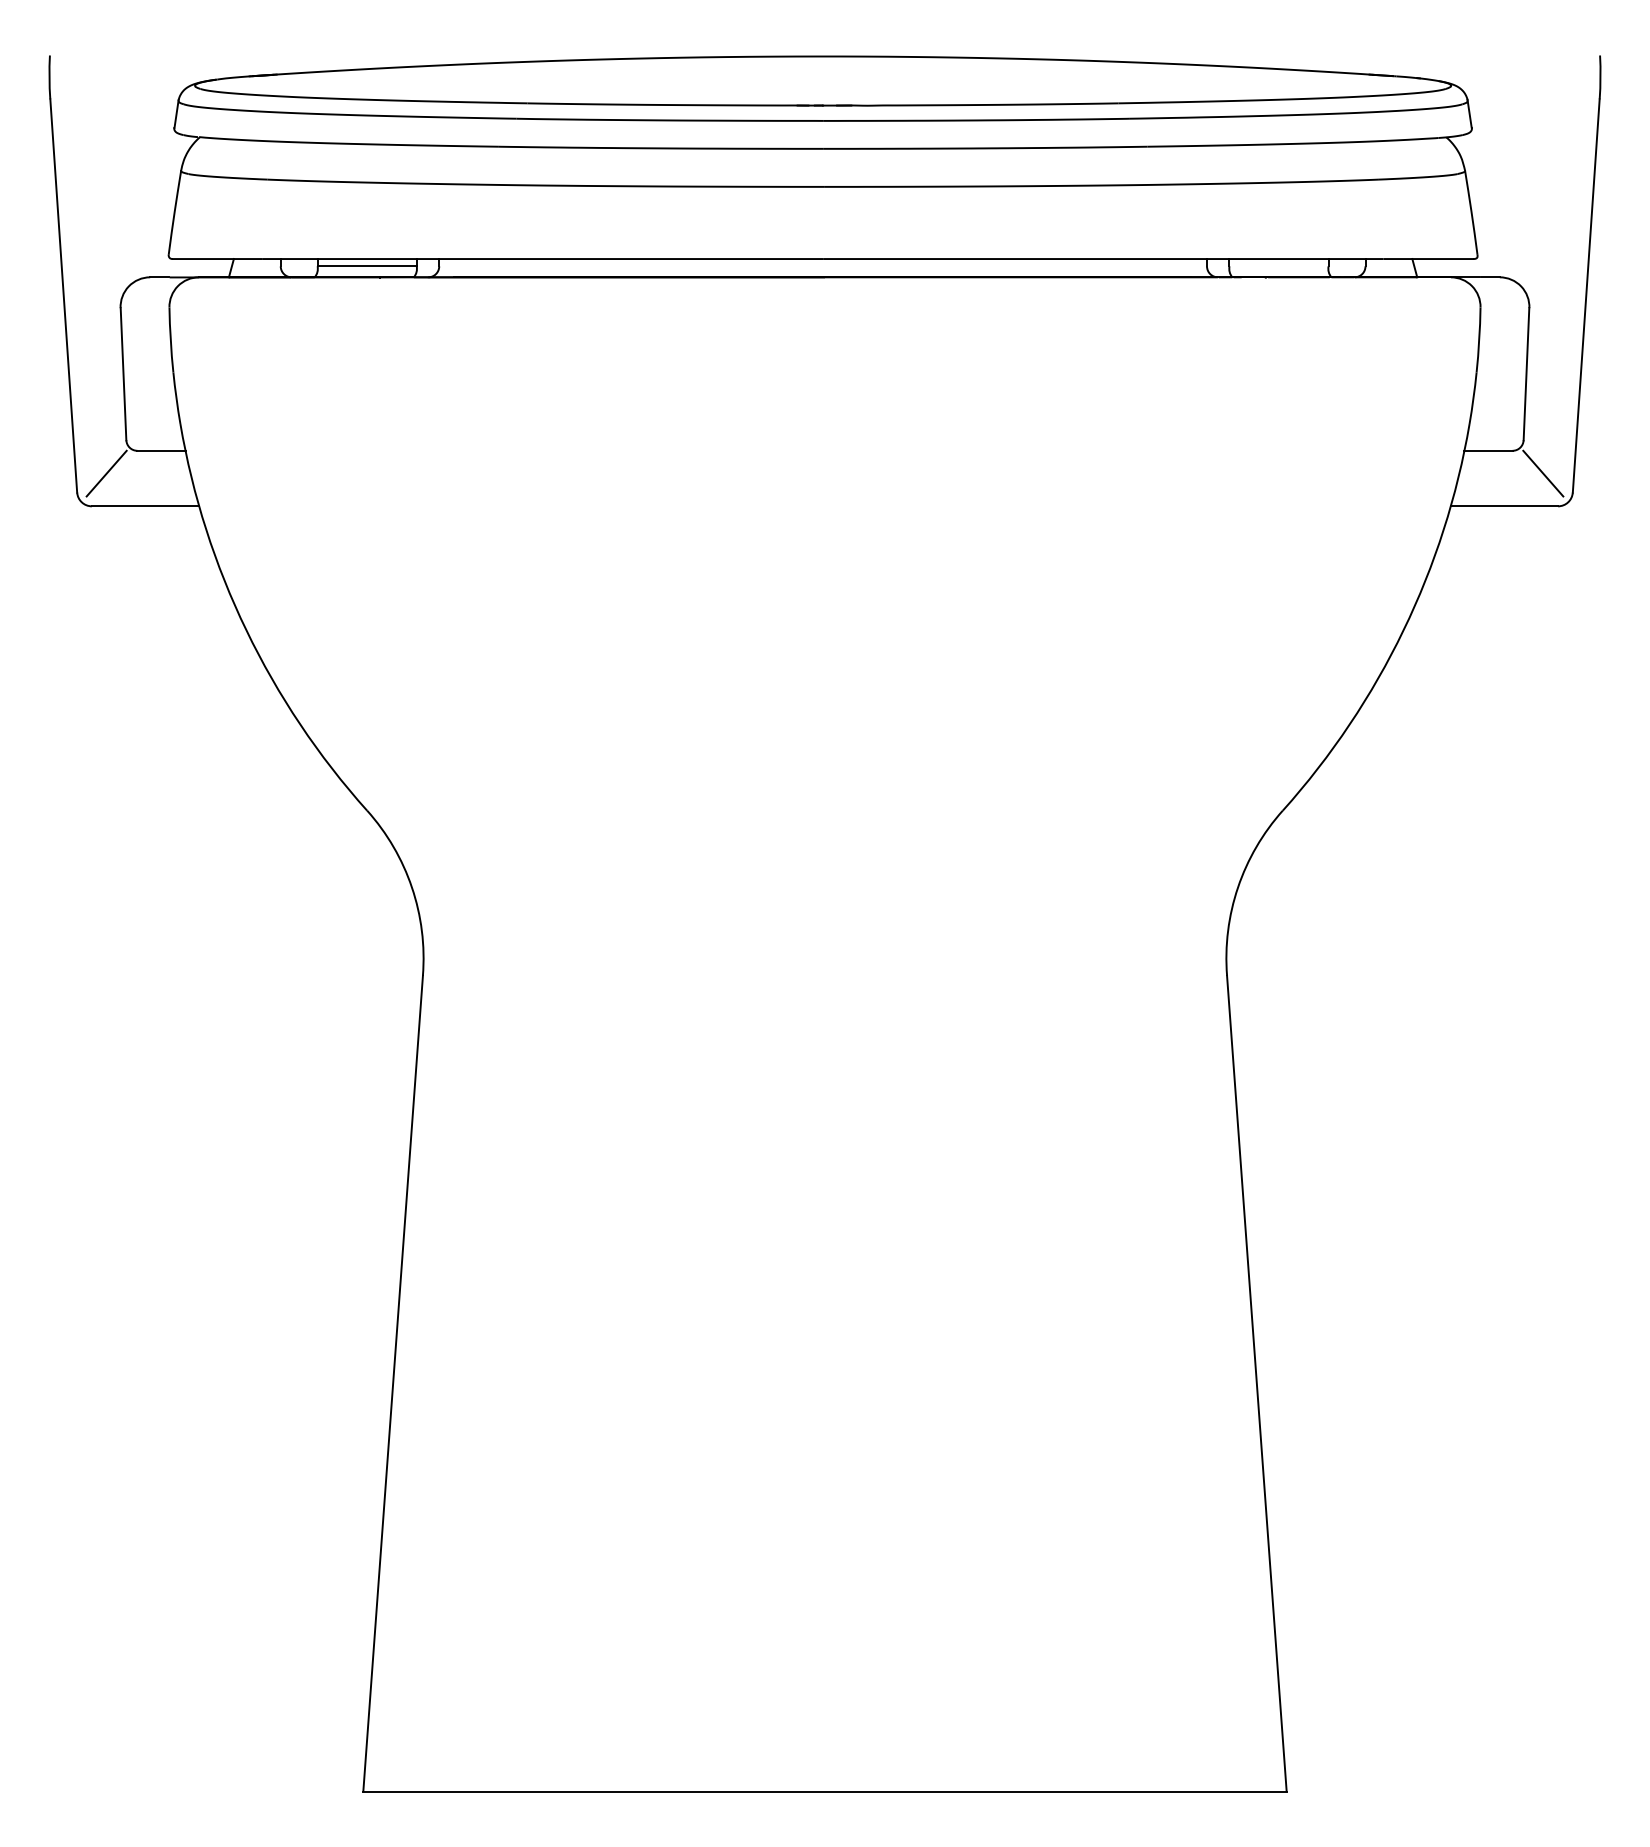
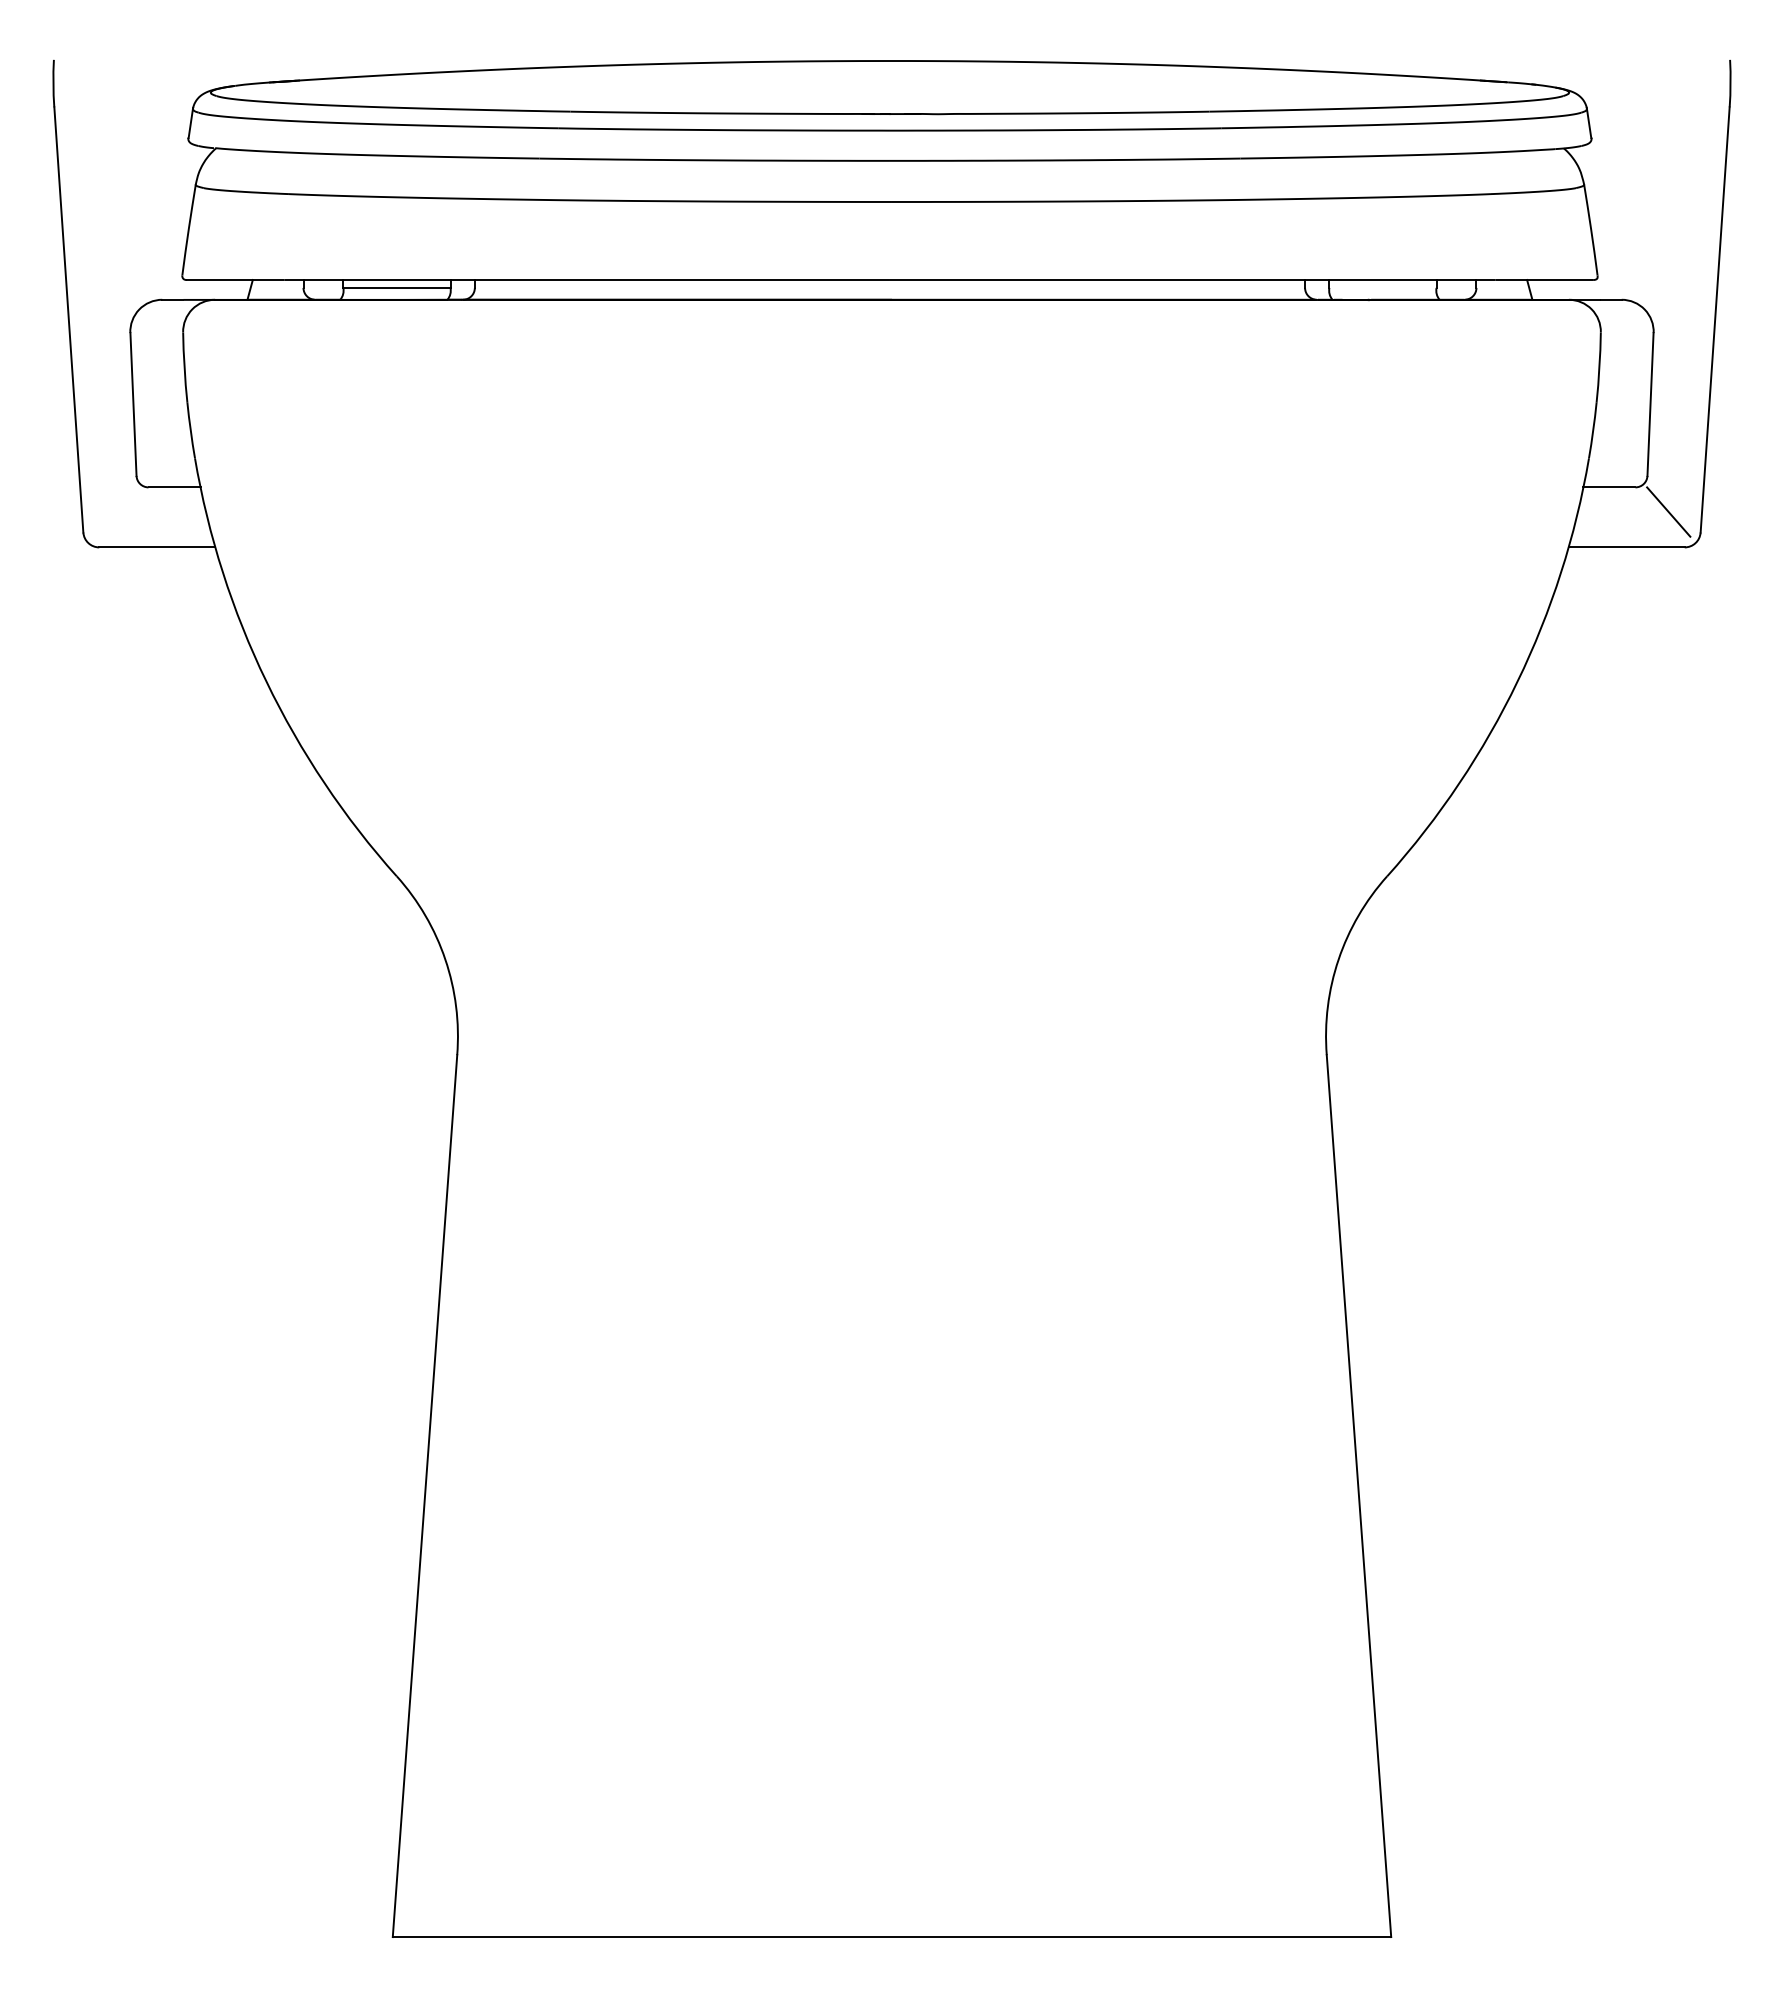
line: (105, 473) -> (114, 511), removed

